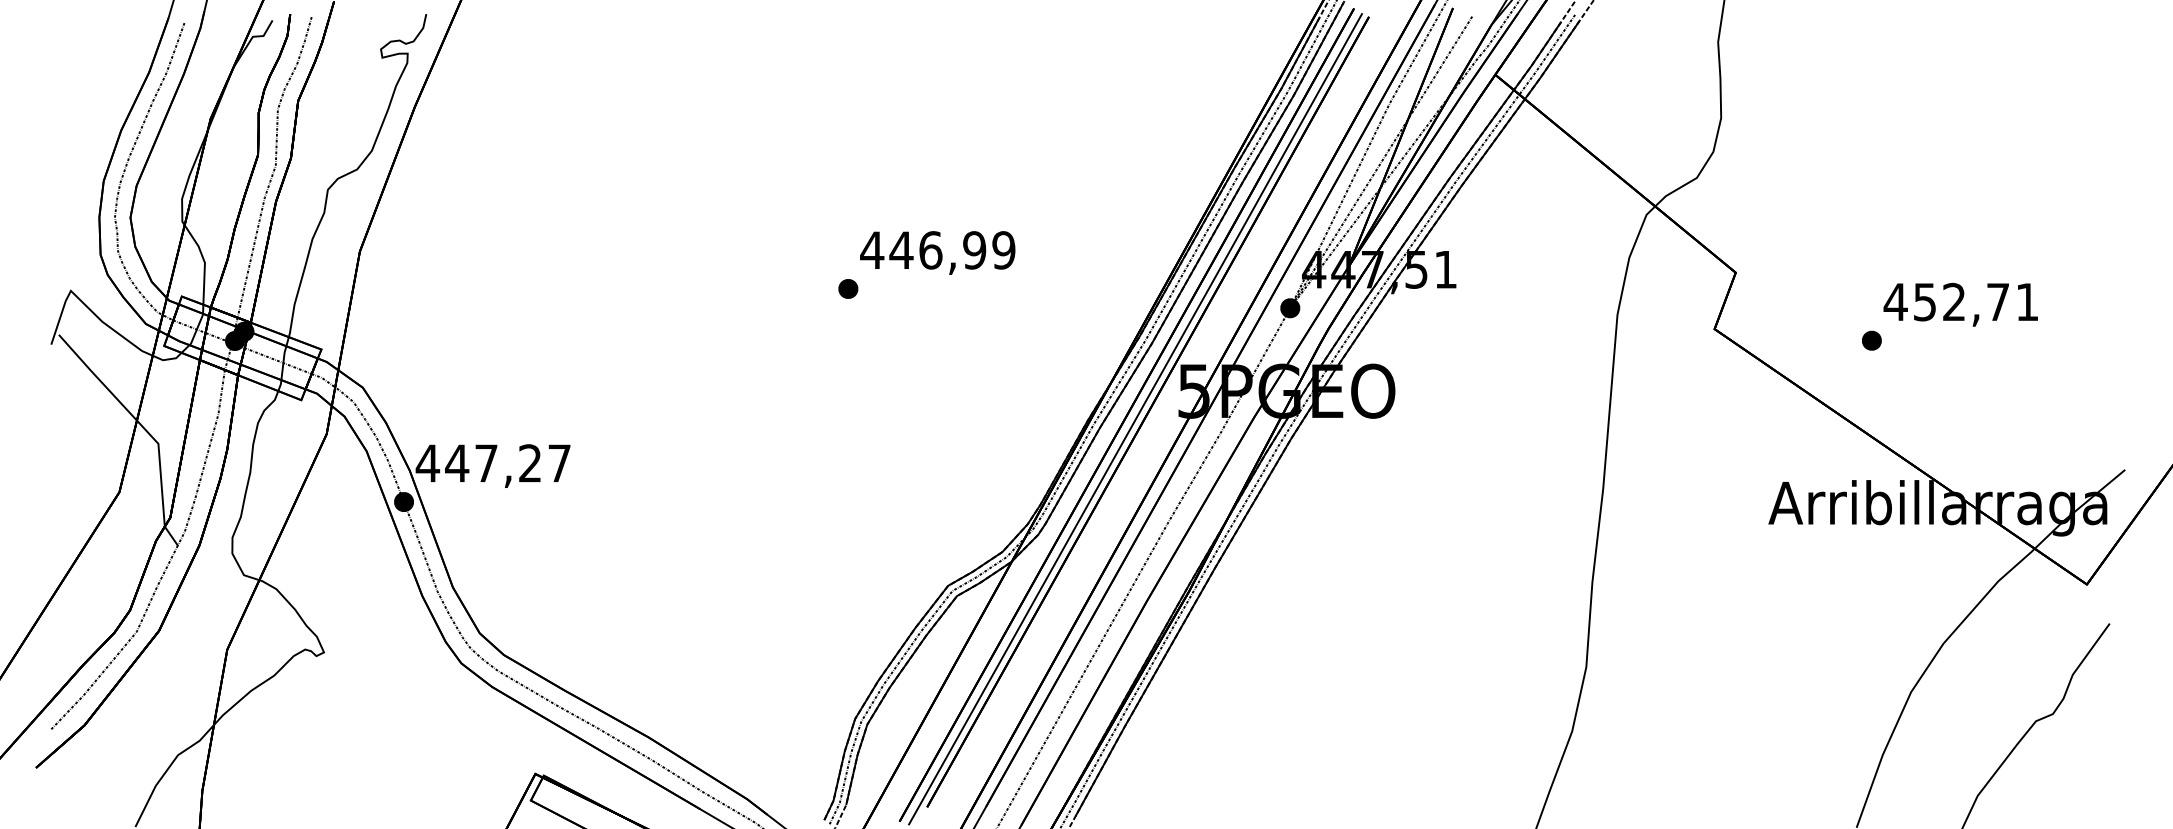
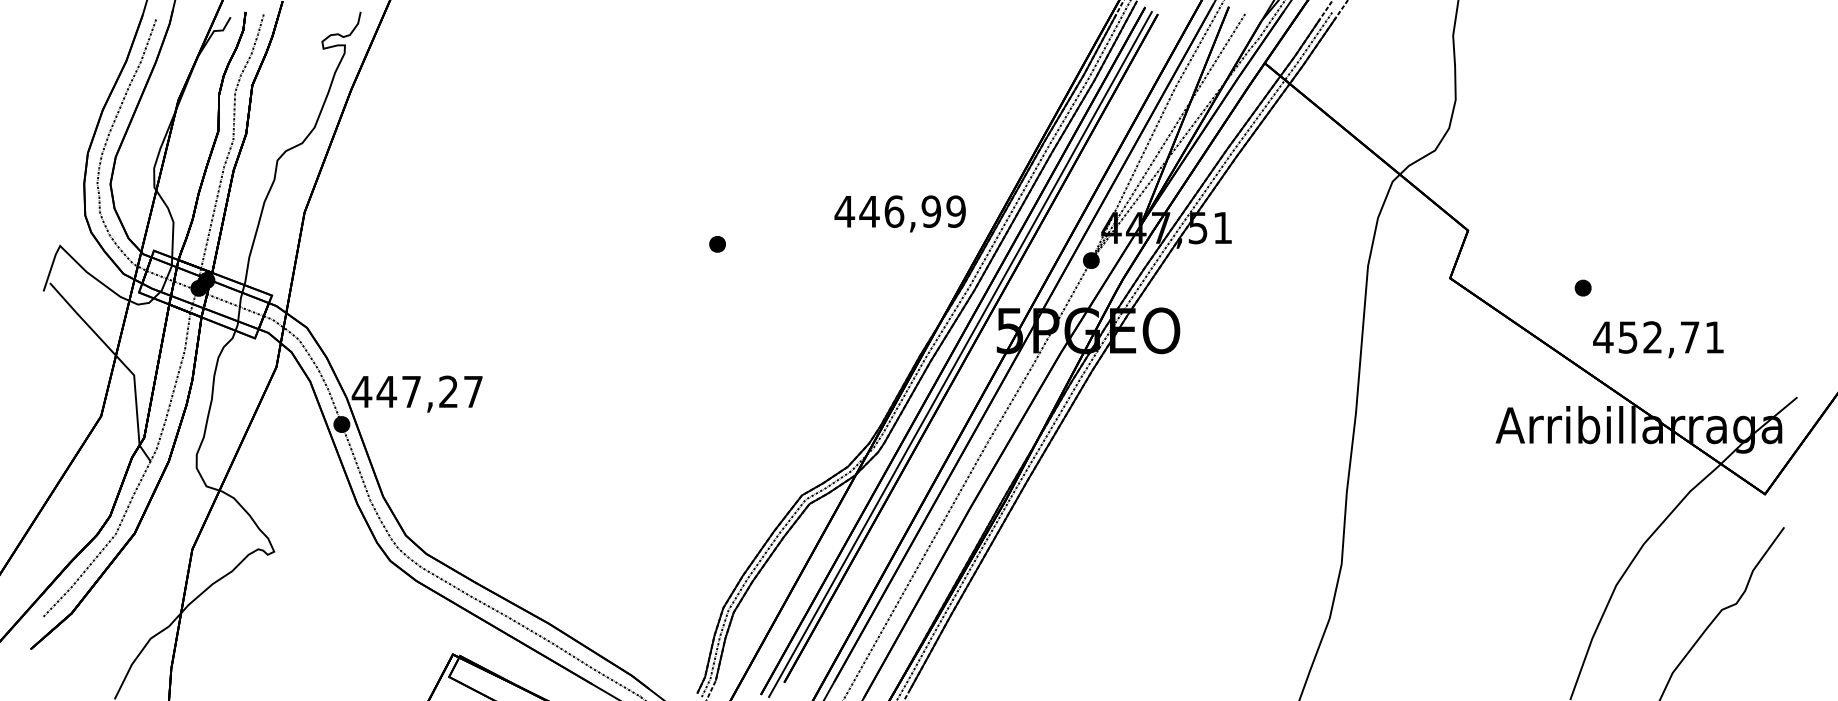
text: (936, 252) -> (899, 213), moved
text: (1960, 304) -> (1658, 339), moved

